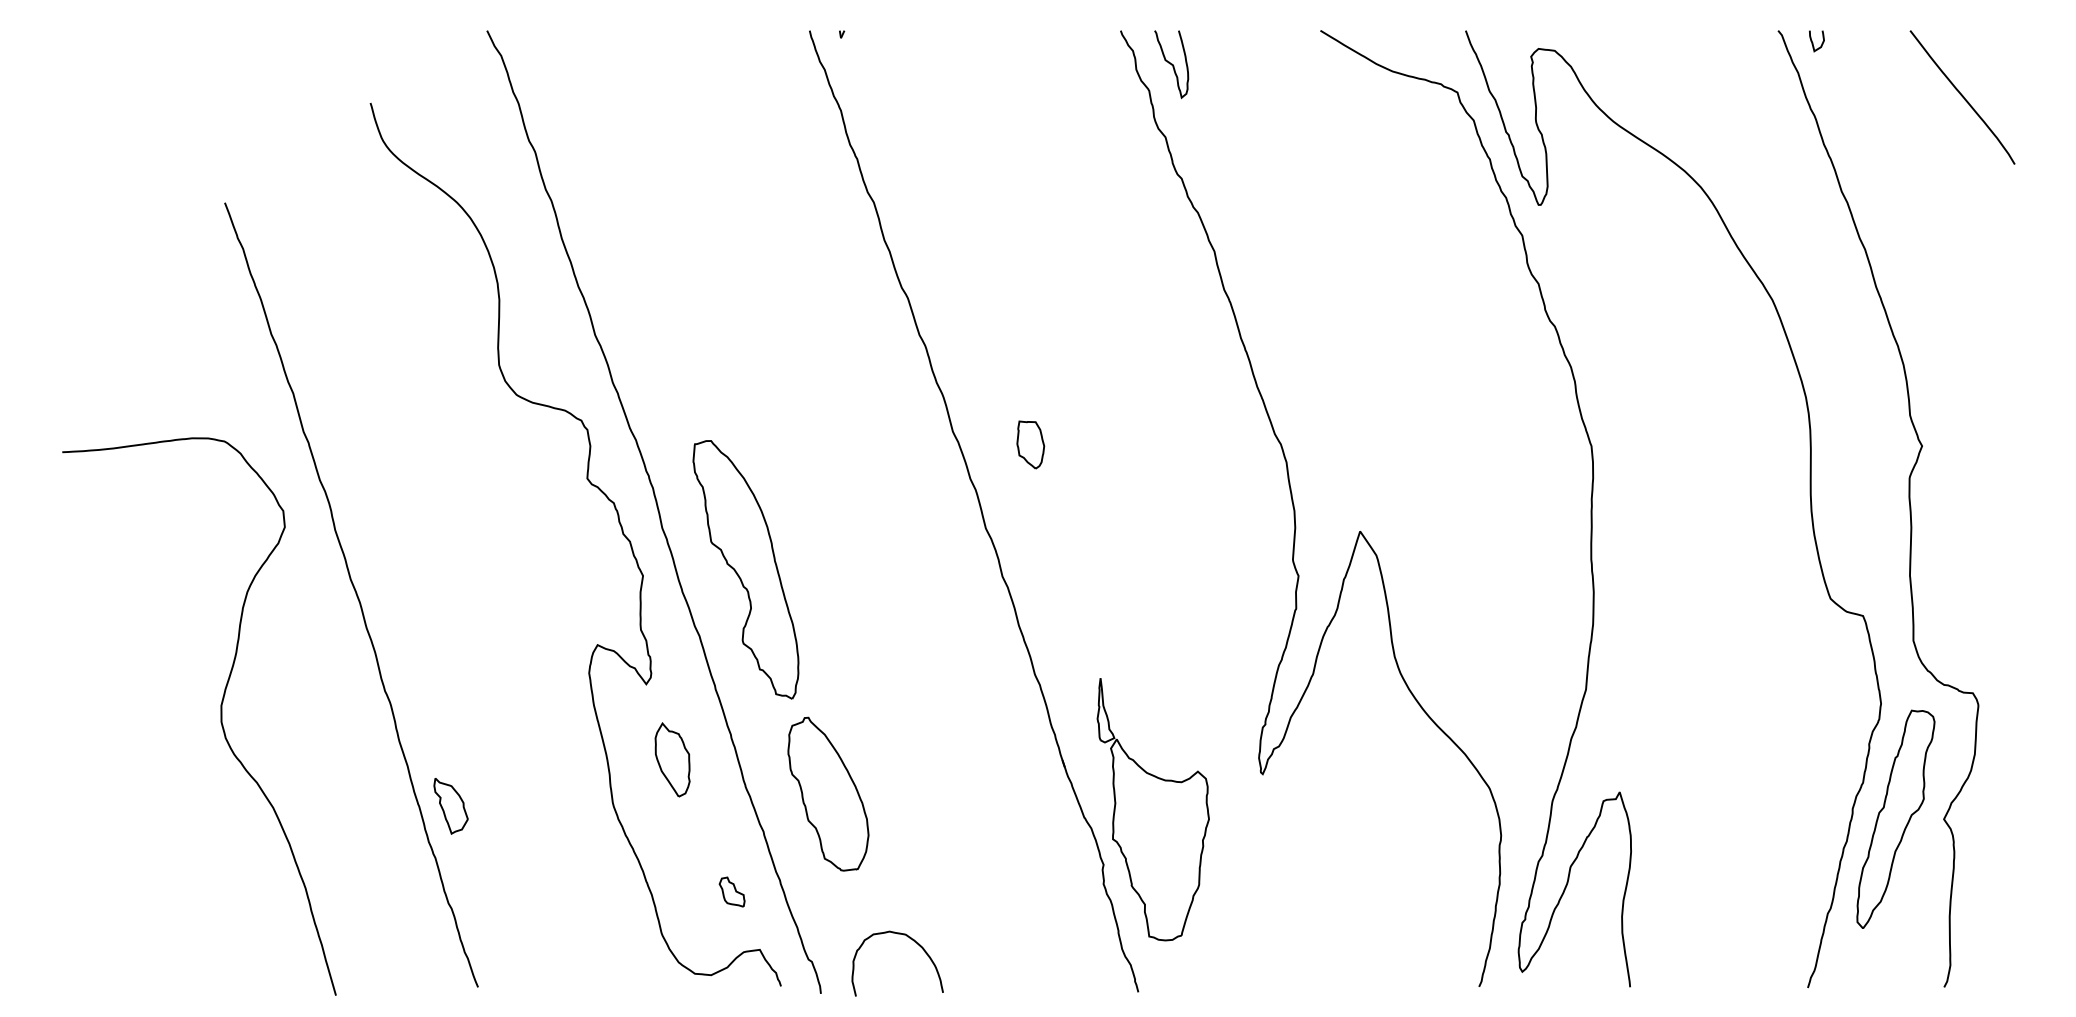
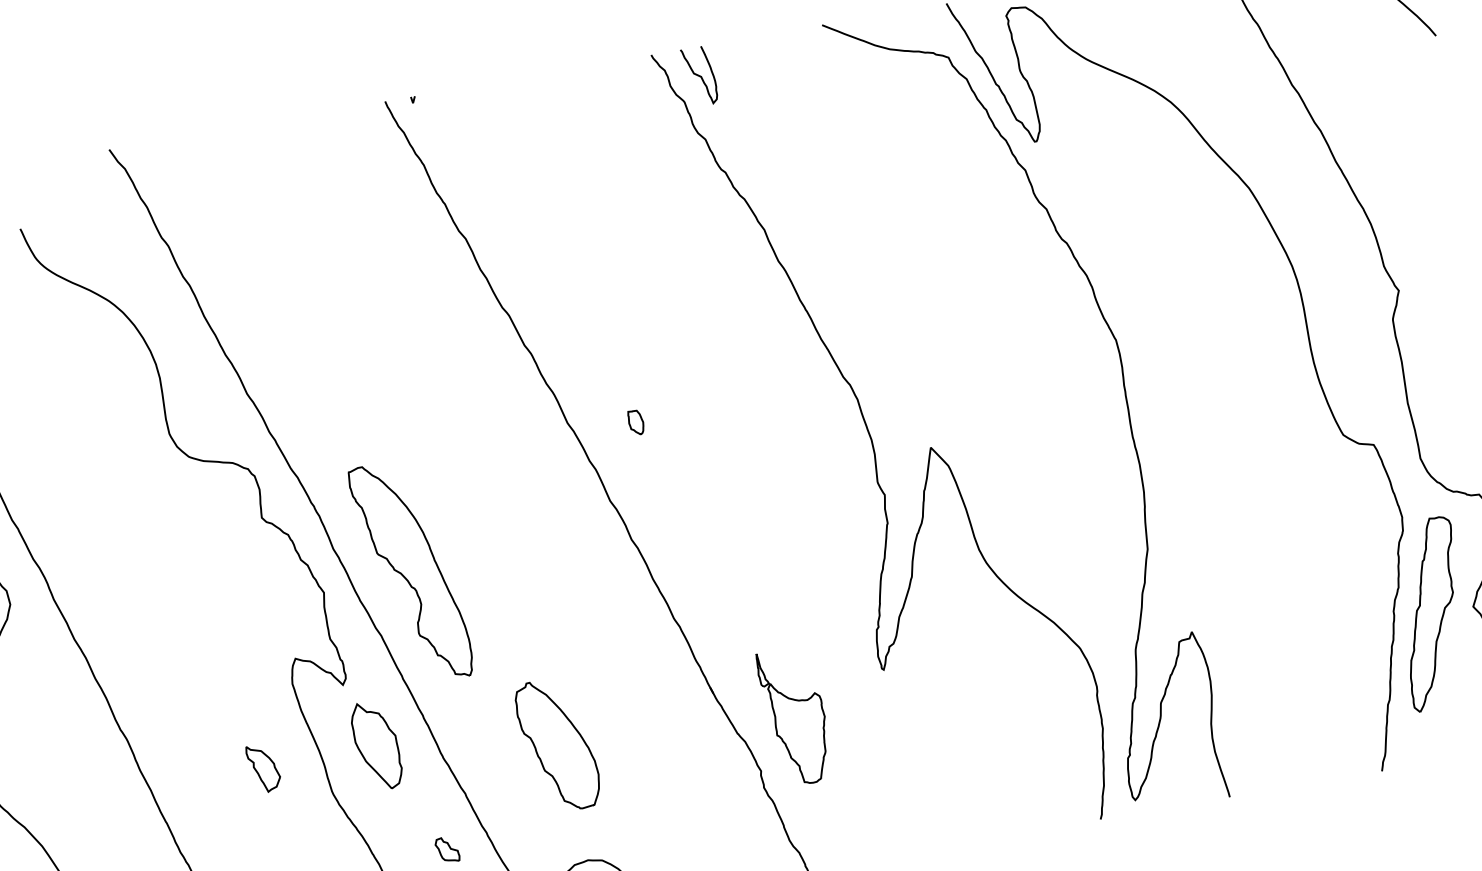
part: (1030, 444) -> (635, 422), size x0.6
part: (672, 759) -> (376, 745), size x1.4
part: (828, 793) -> (558, 744), moved
part: (450, 806) -> (263, 768), moved
part: (1152, 809) -> (794, 716), size x0.6

